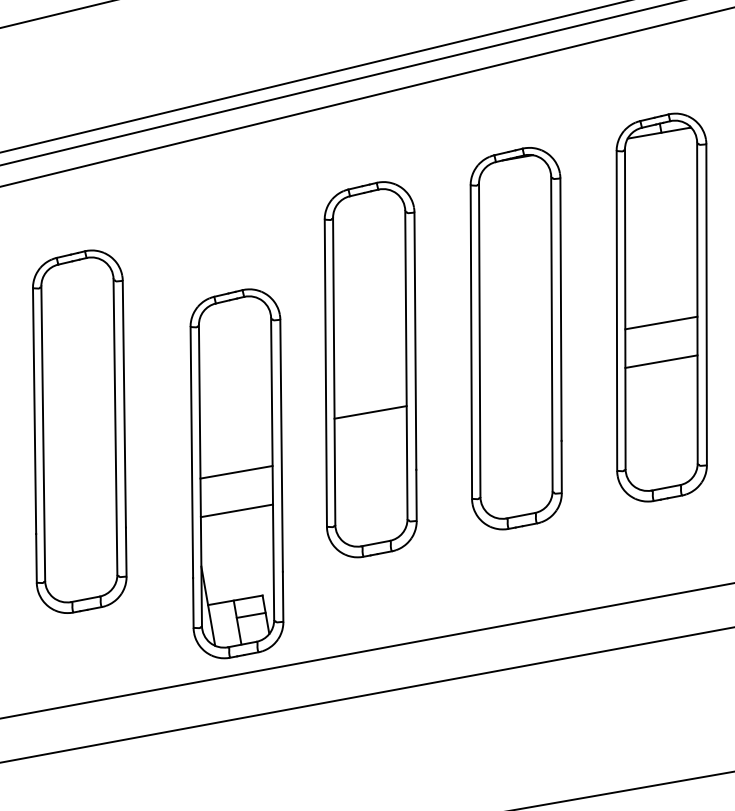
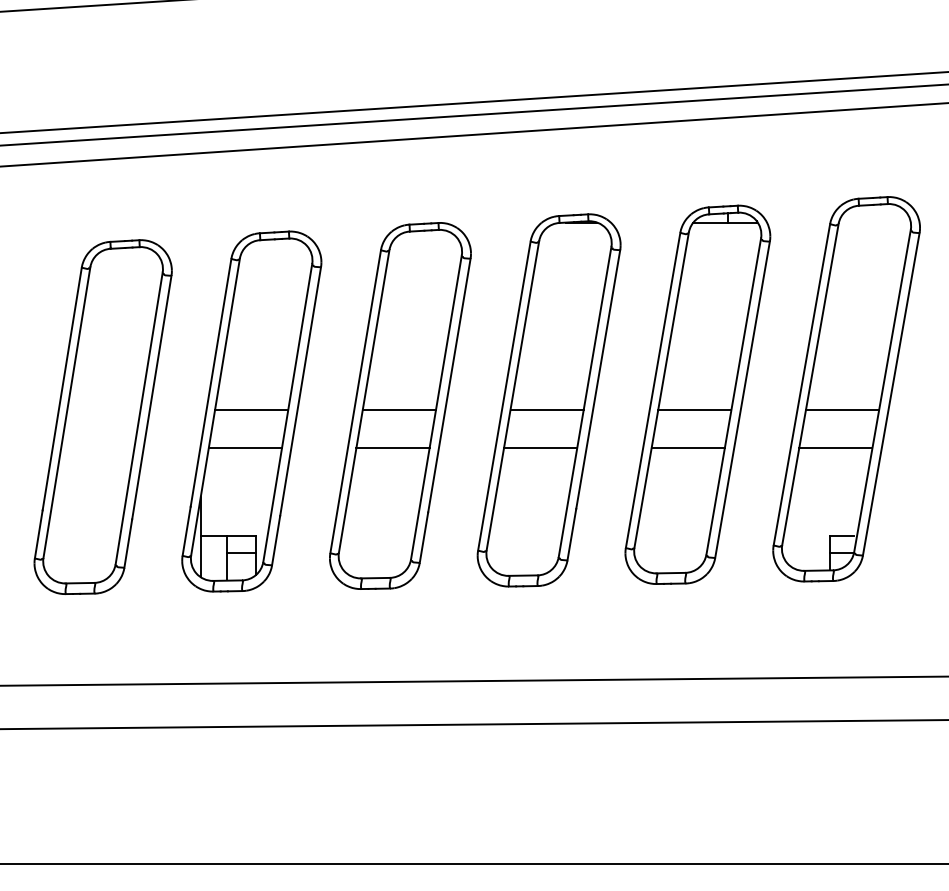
line: (515, 348) -> (546, 409), added
line: (370, 373) -> (399, 409), added
line: (515, 387) -> (540, 448), added
part: (236, 473) -> (251, 411), moved

